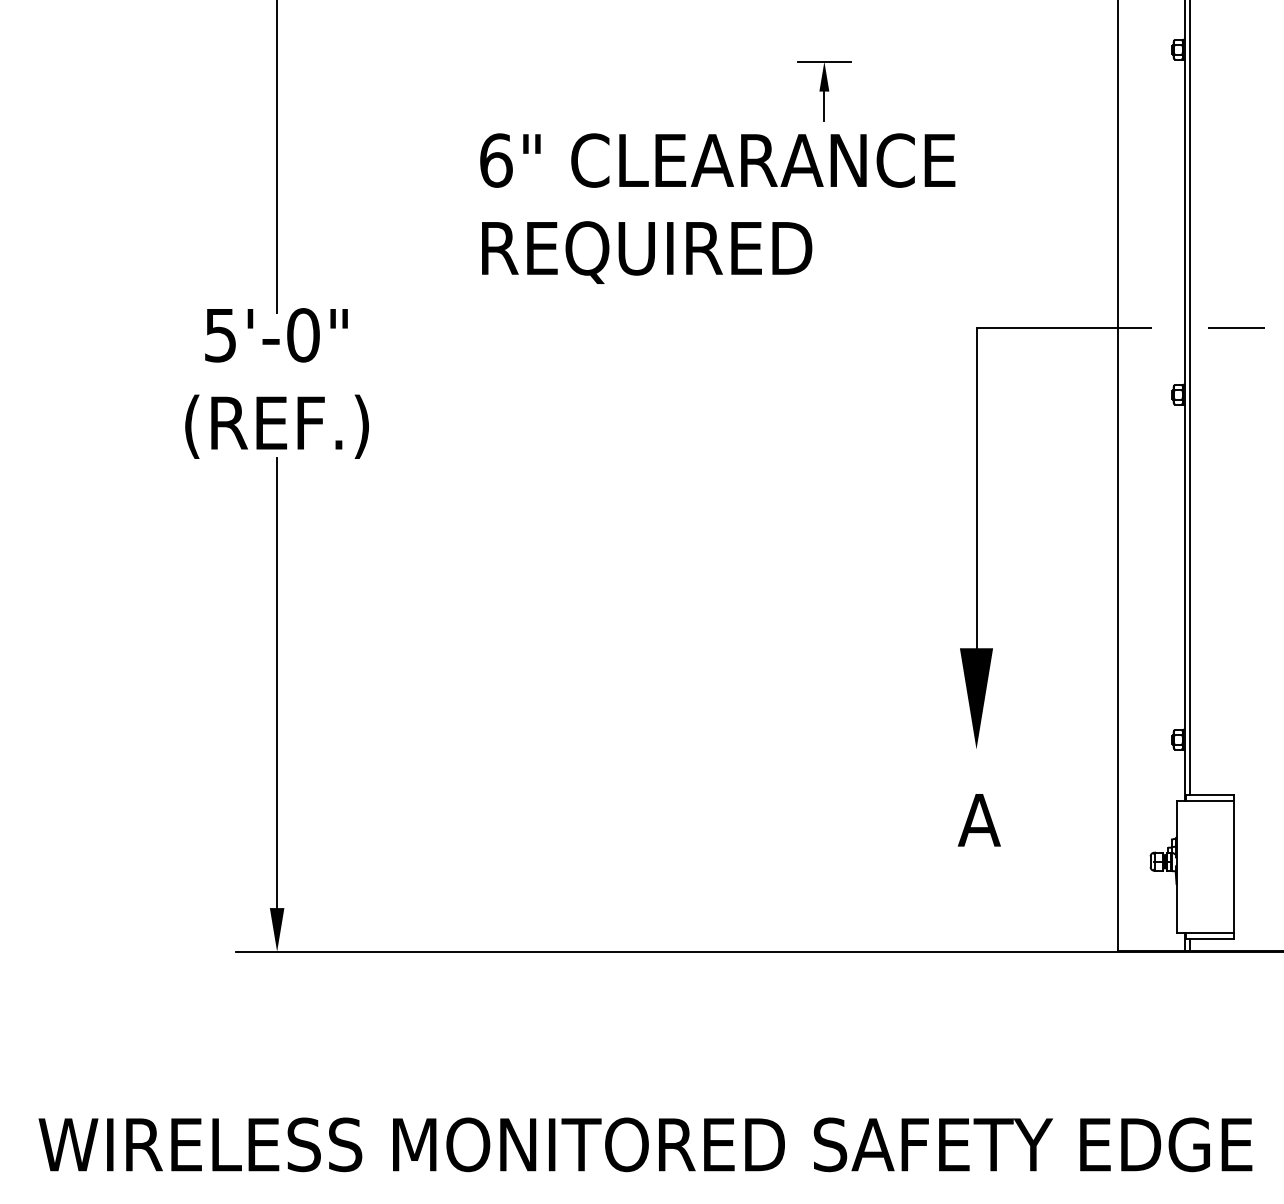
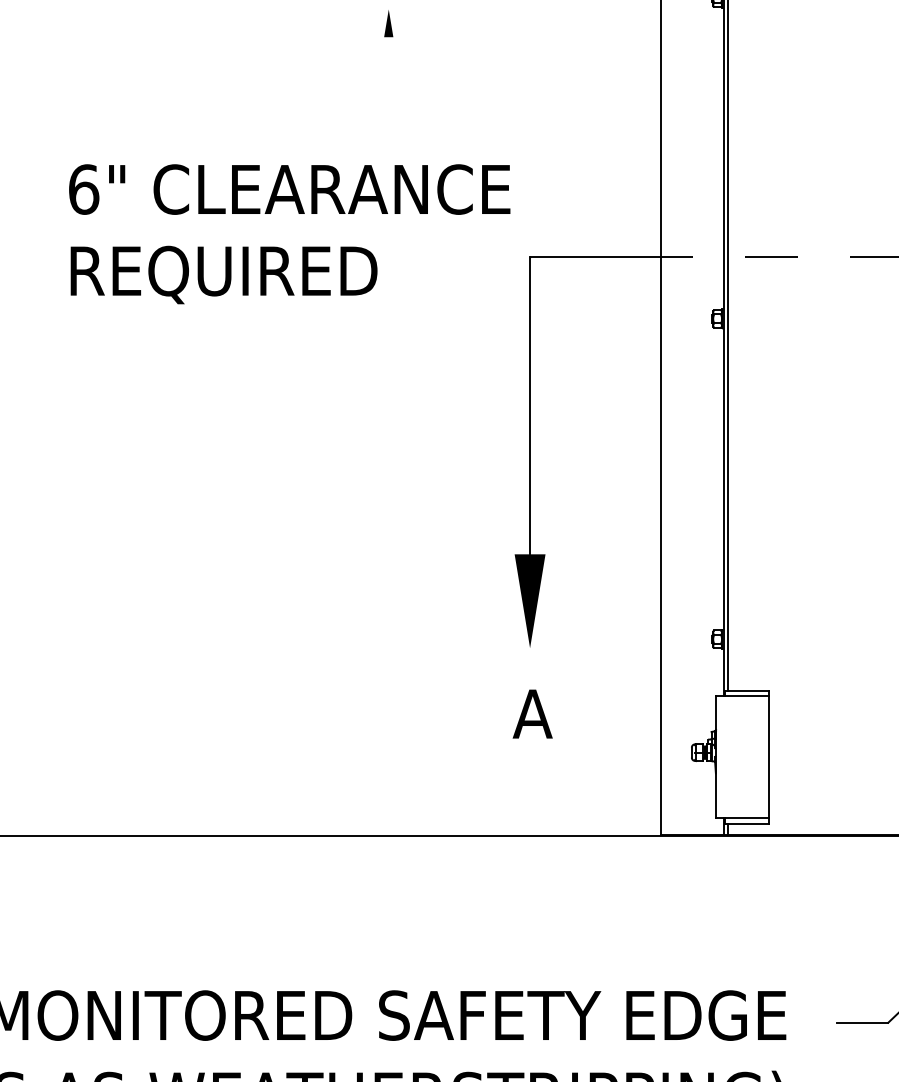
line: (823, 61) -> (387, 9), removed
line: (824, 106) -> (388, 51), removed
text: (717, 208) -> (289, 234), moved

